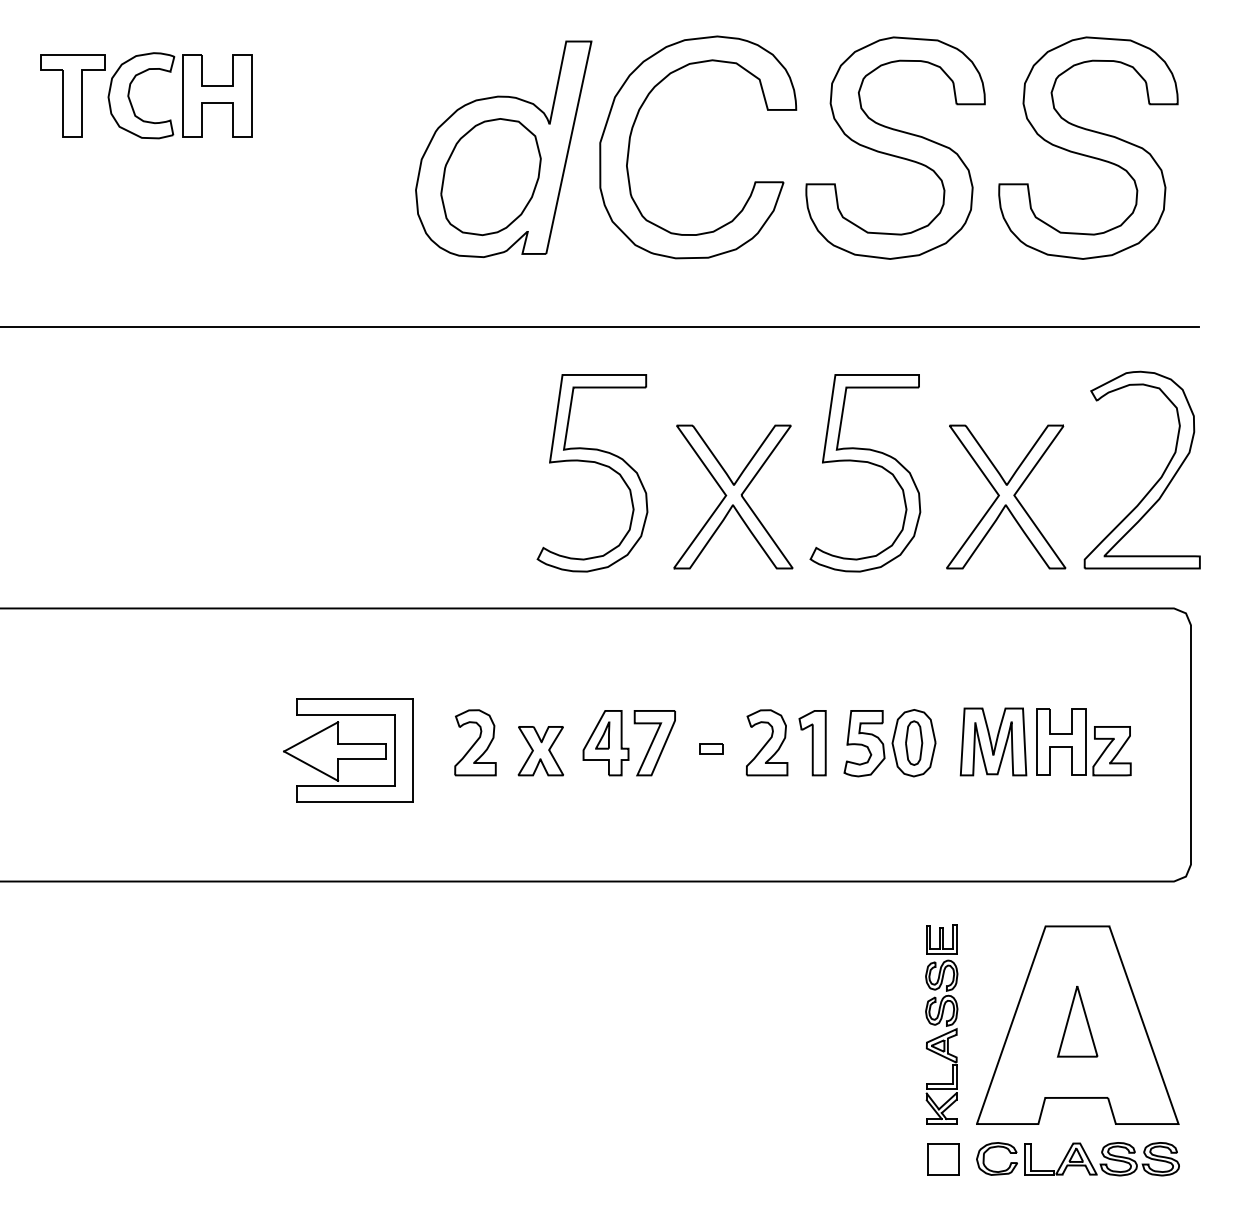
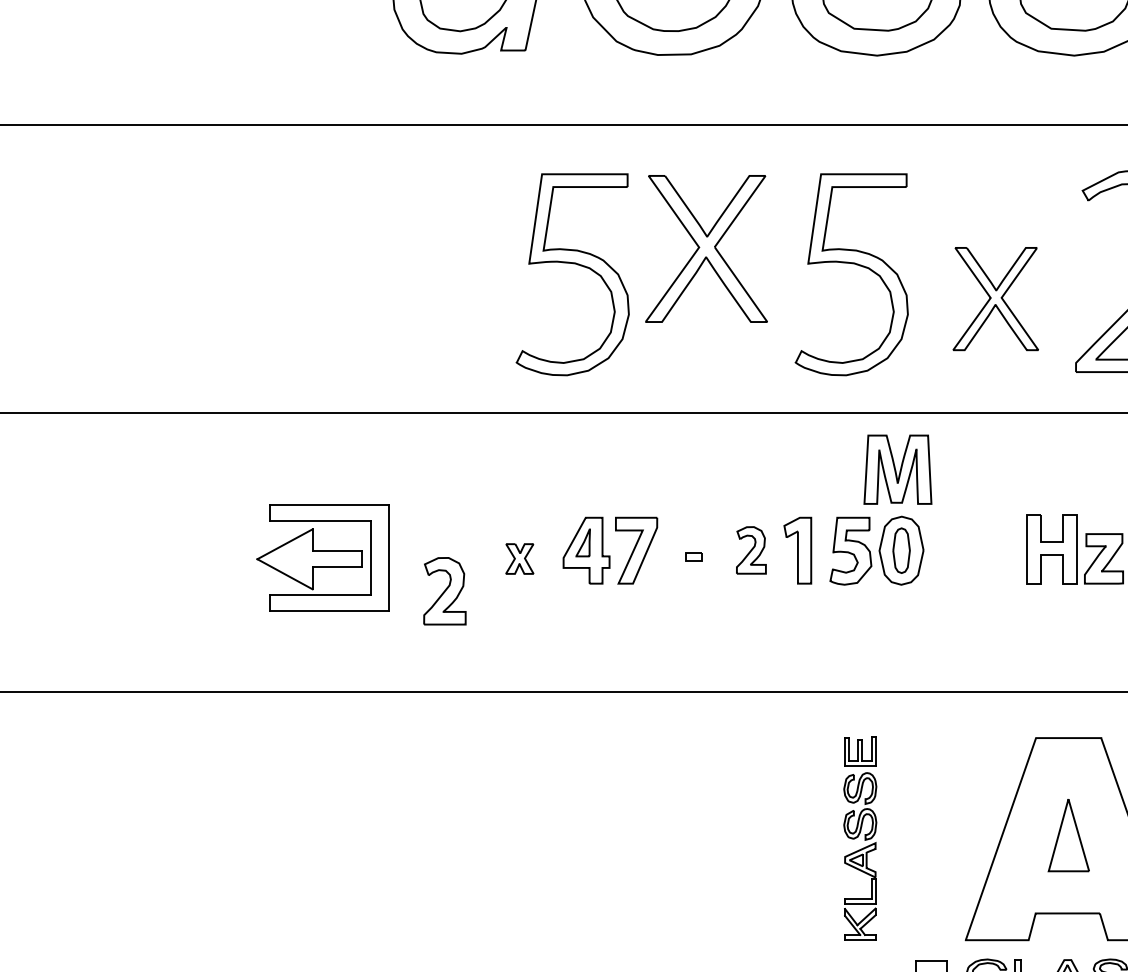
part: (733, 496) -> (706, 248), moved
part: (1006, 496) -> (996, 298), size x0.7
part: (993, 741) -> (897, 469), moved
part: (475, 742) -> (444, 590), moved
part: (767, 742) -> (751, 550), size x0.7
part: (711, 748) -> (694, 556), size x0.7
part: (540, 751) -> (519, 559), size x0.6
part: (941, 1024) -> (860, 838), moved

